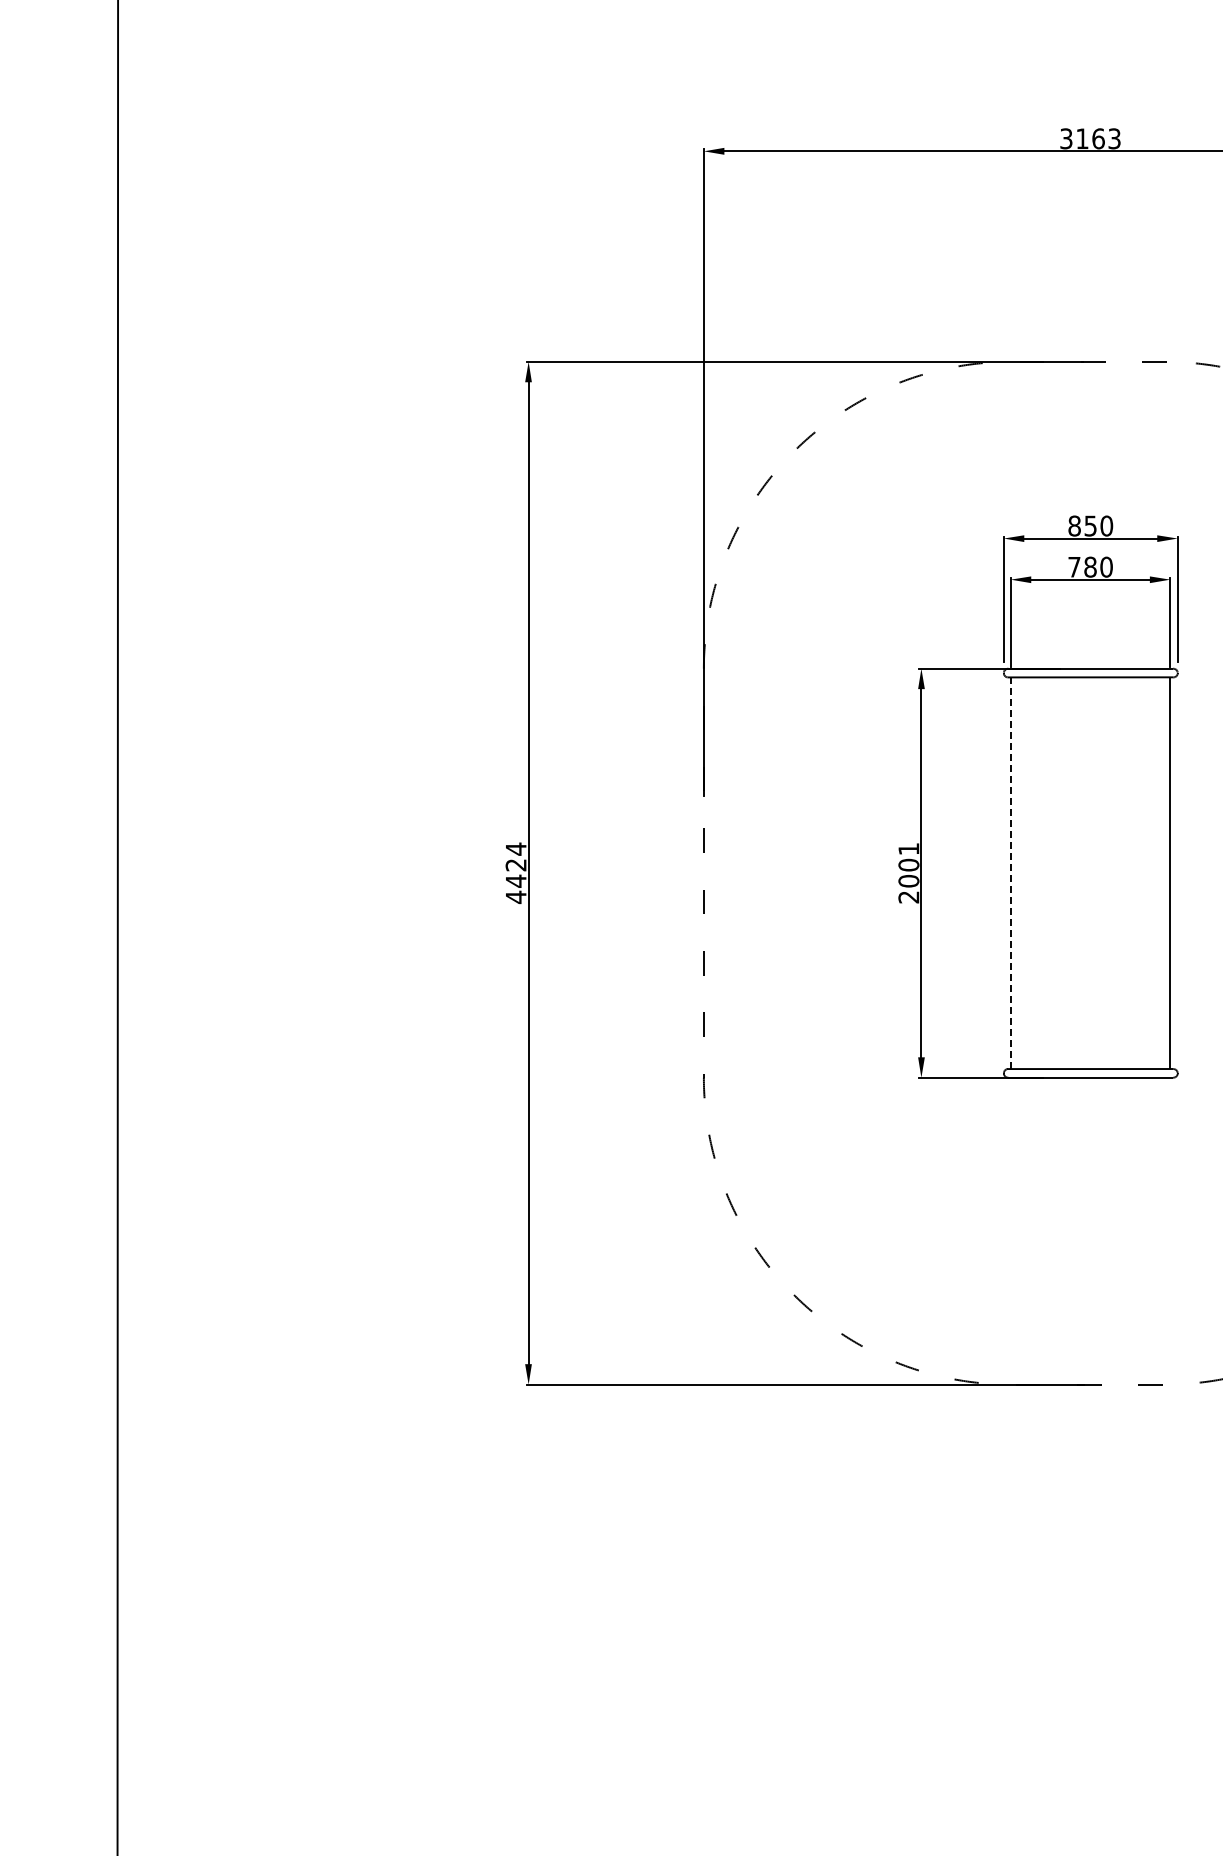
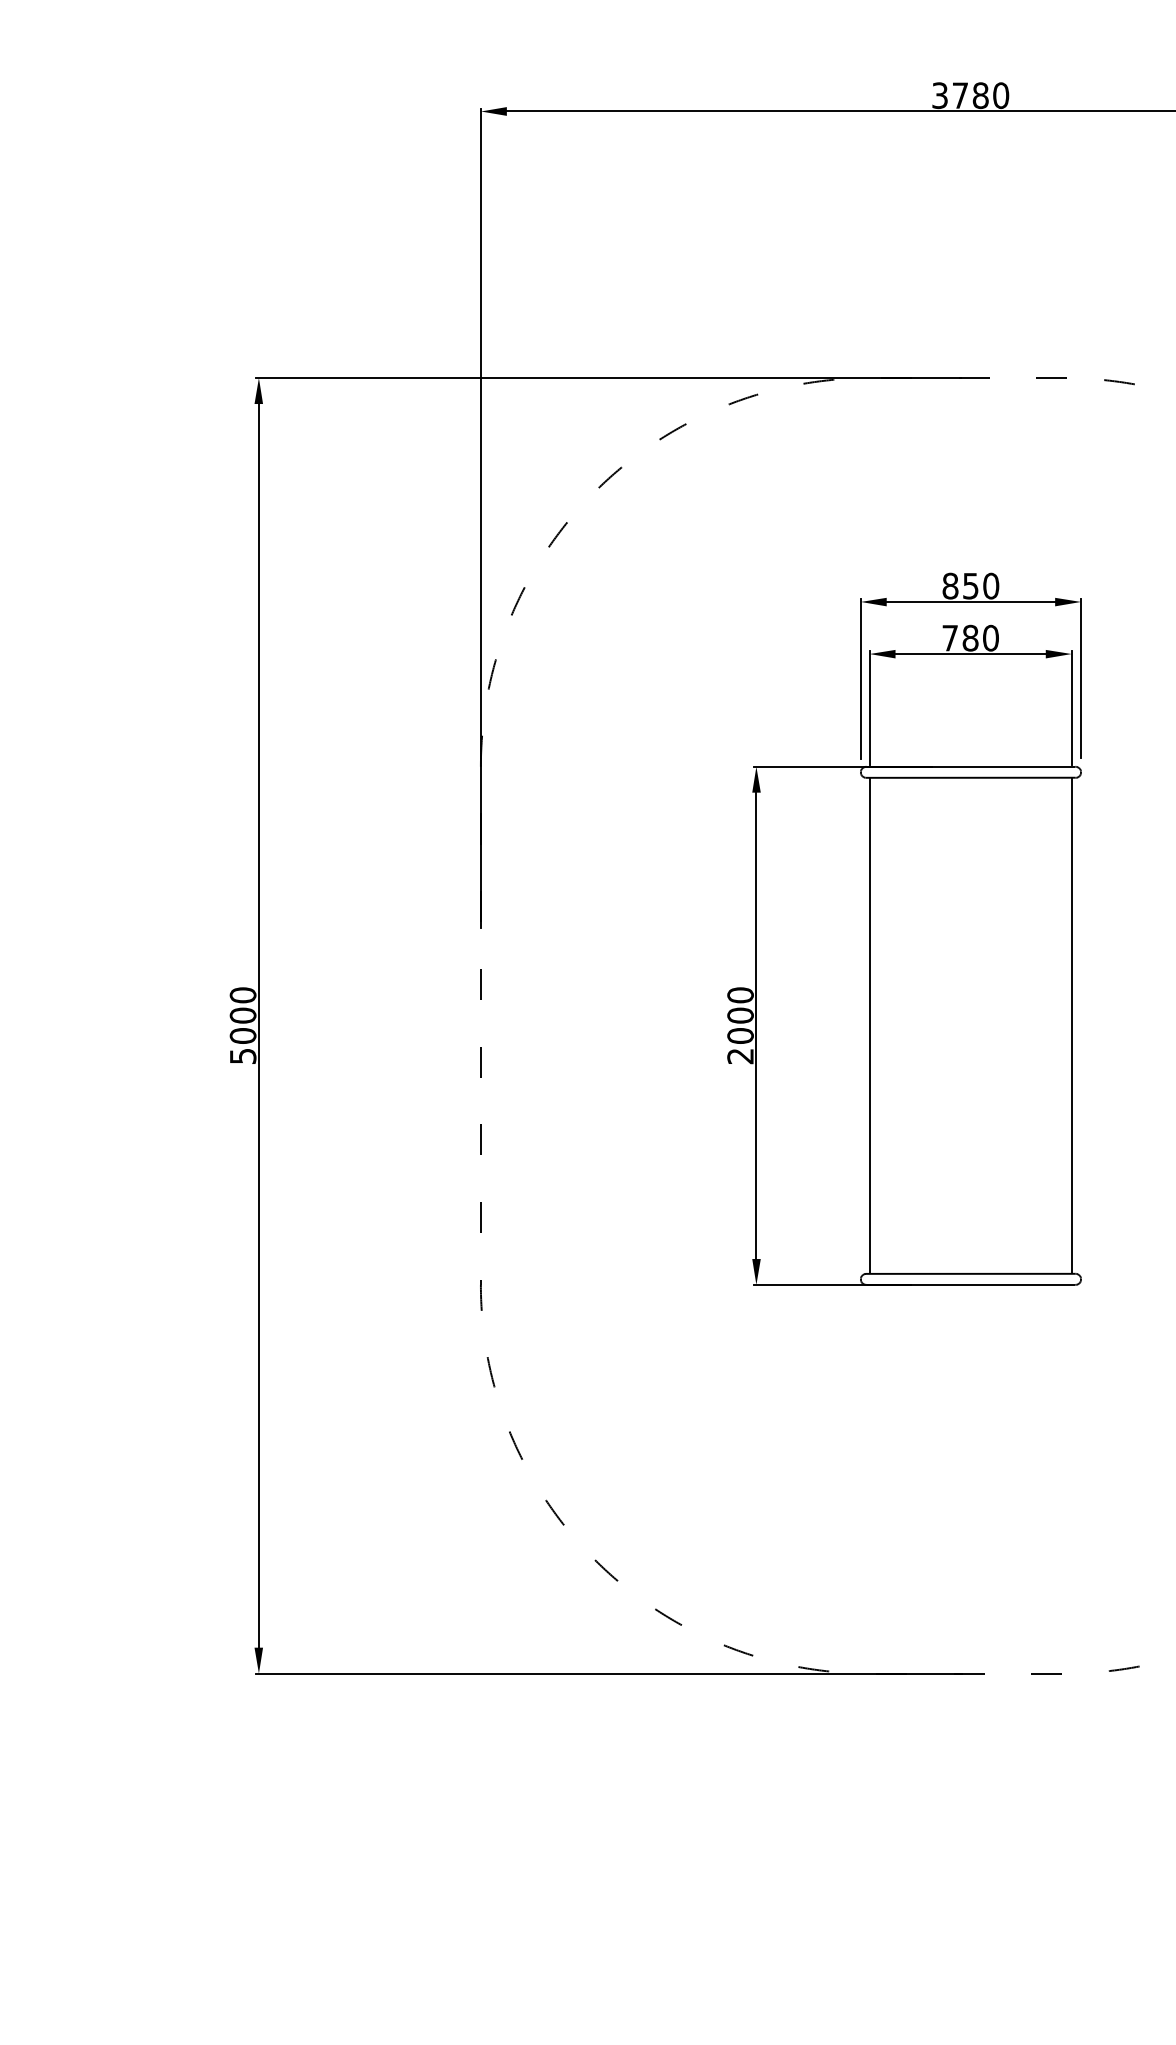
text: (1098, 138) -> (980, 95), 3163 -> 3780
text: (908, 848) -> (740, 994), 2001 -> 2000
text: (515, 873) -> (242, 1026), 4424 -> 5000
line: (1010, 873) -> (869, 1026), dashed -> solid

